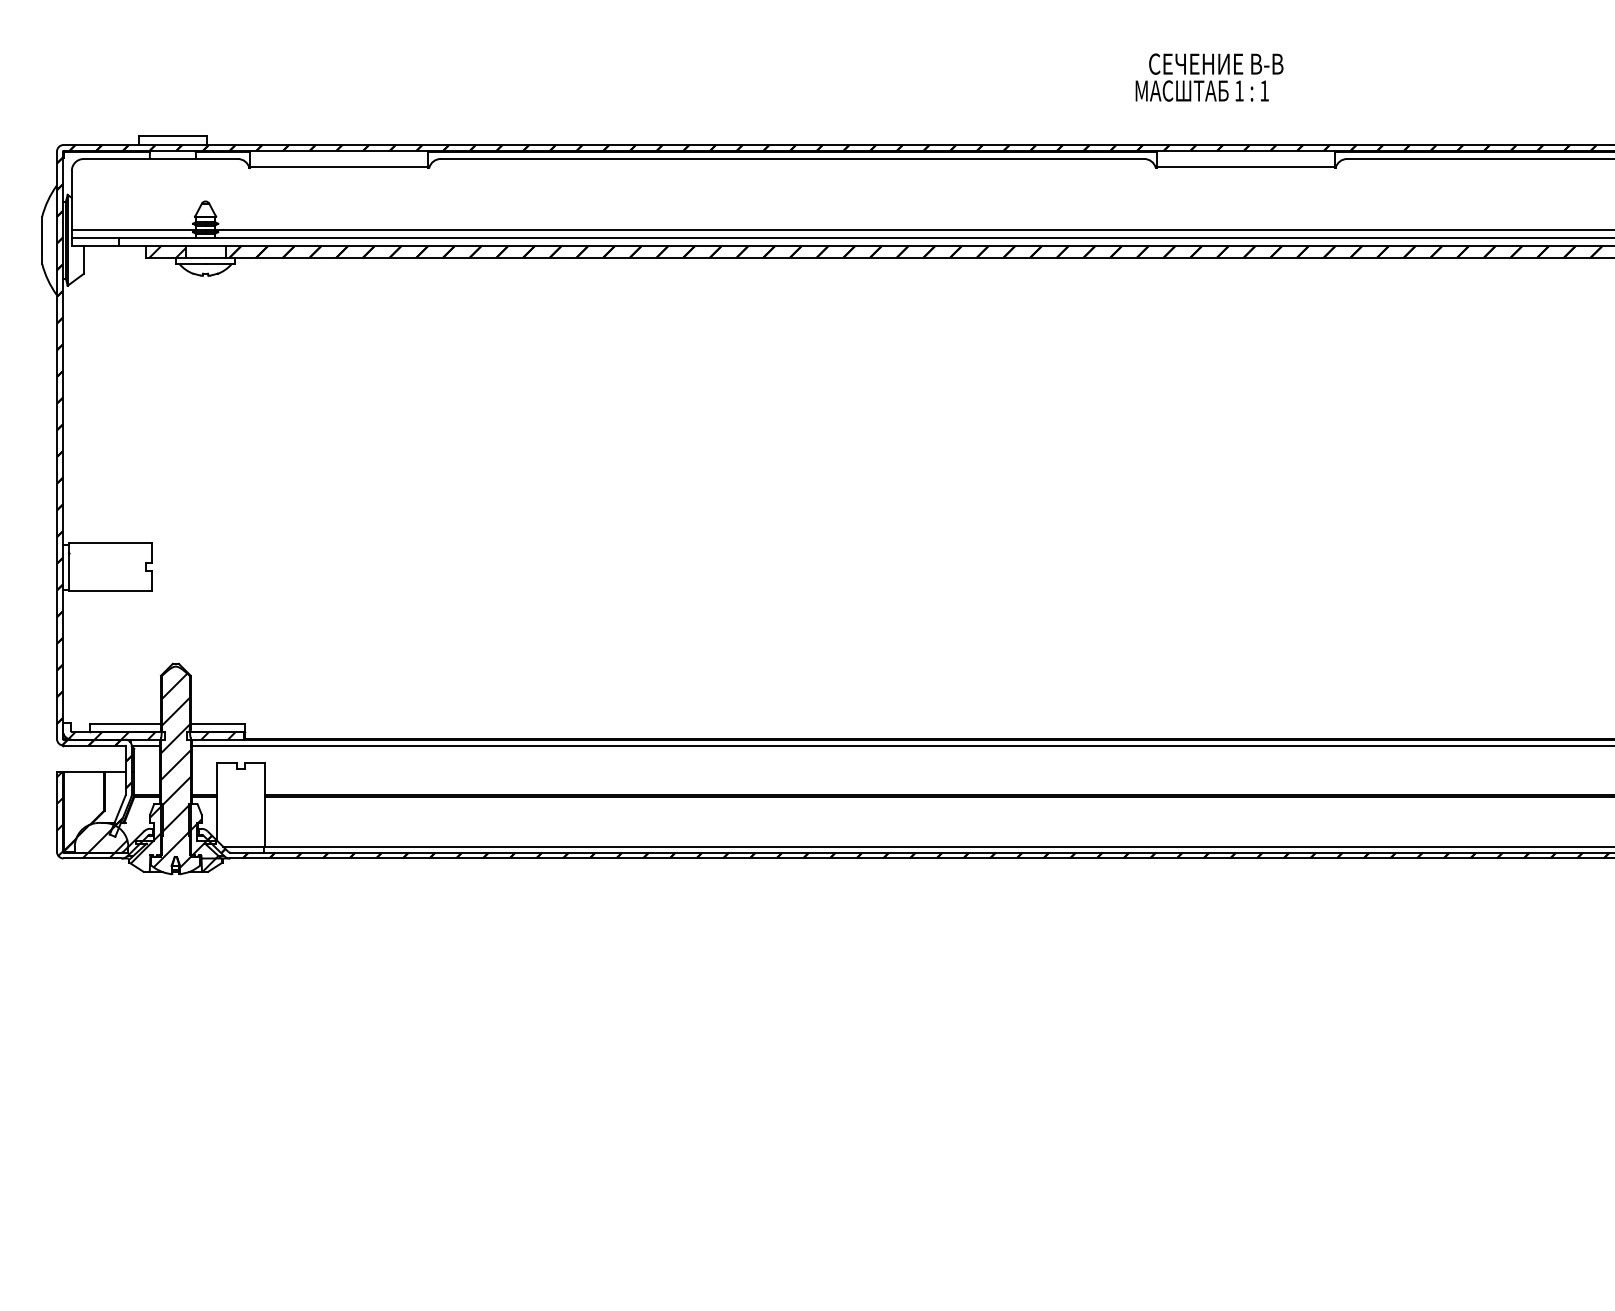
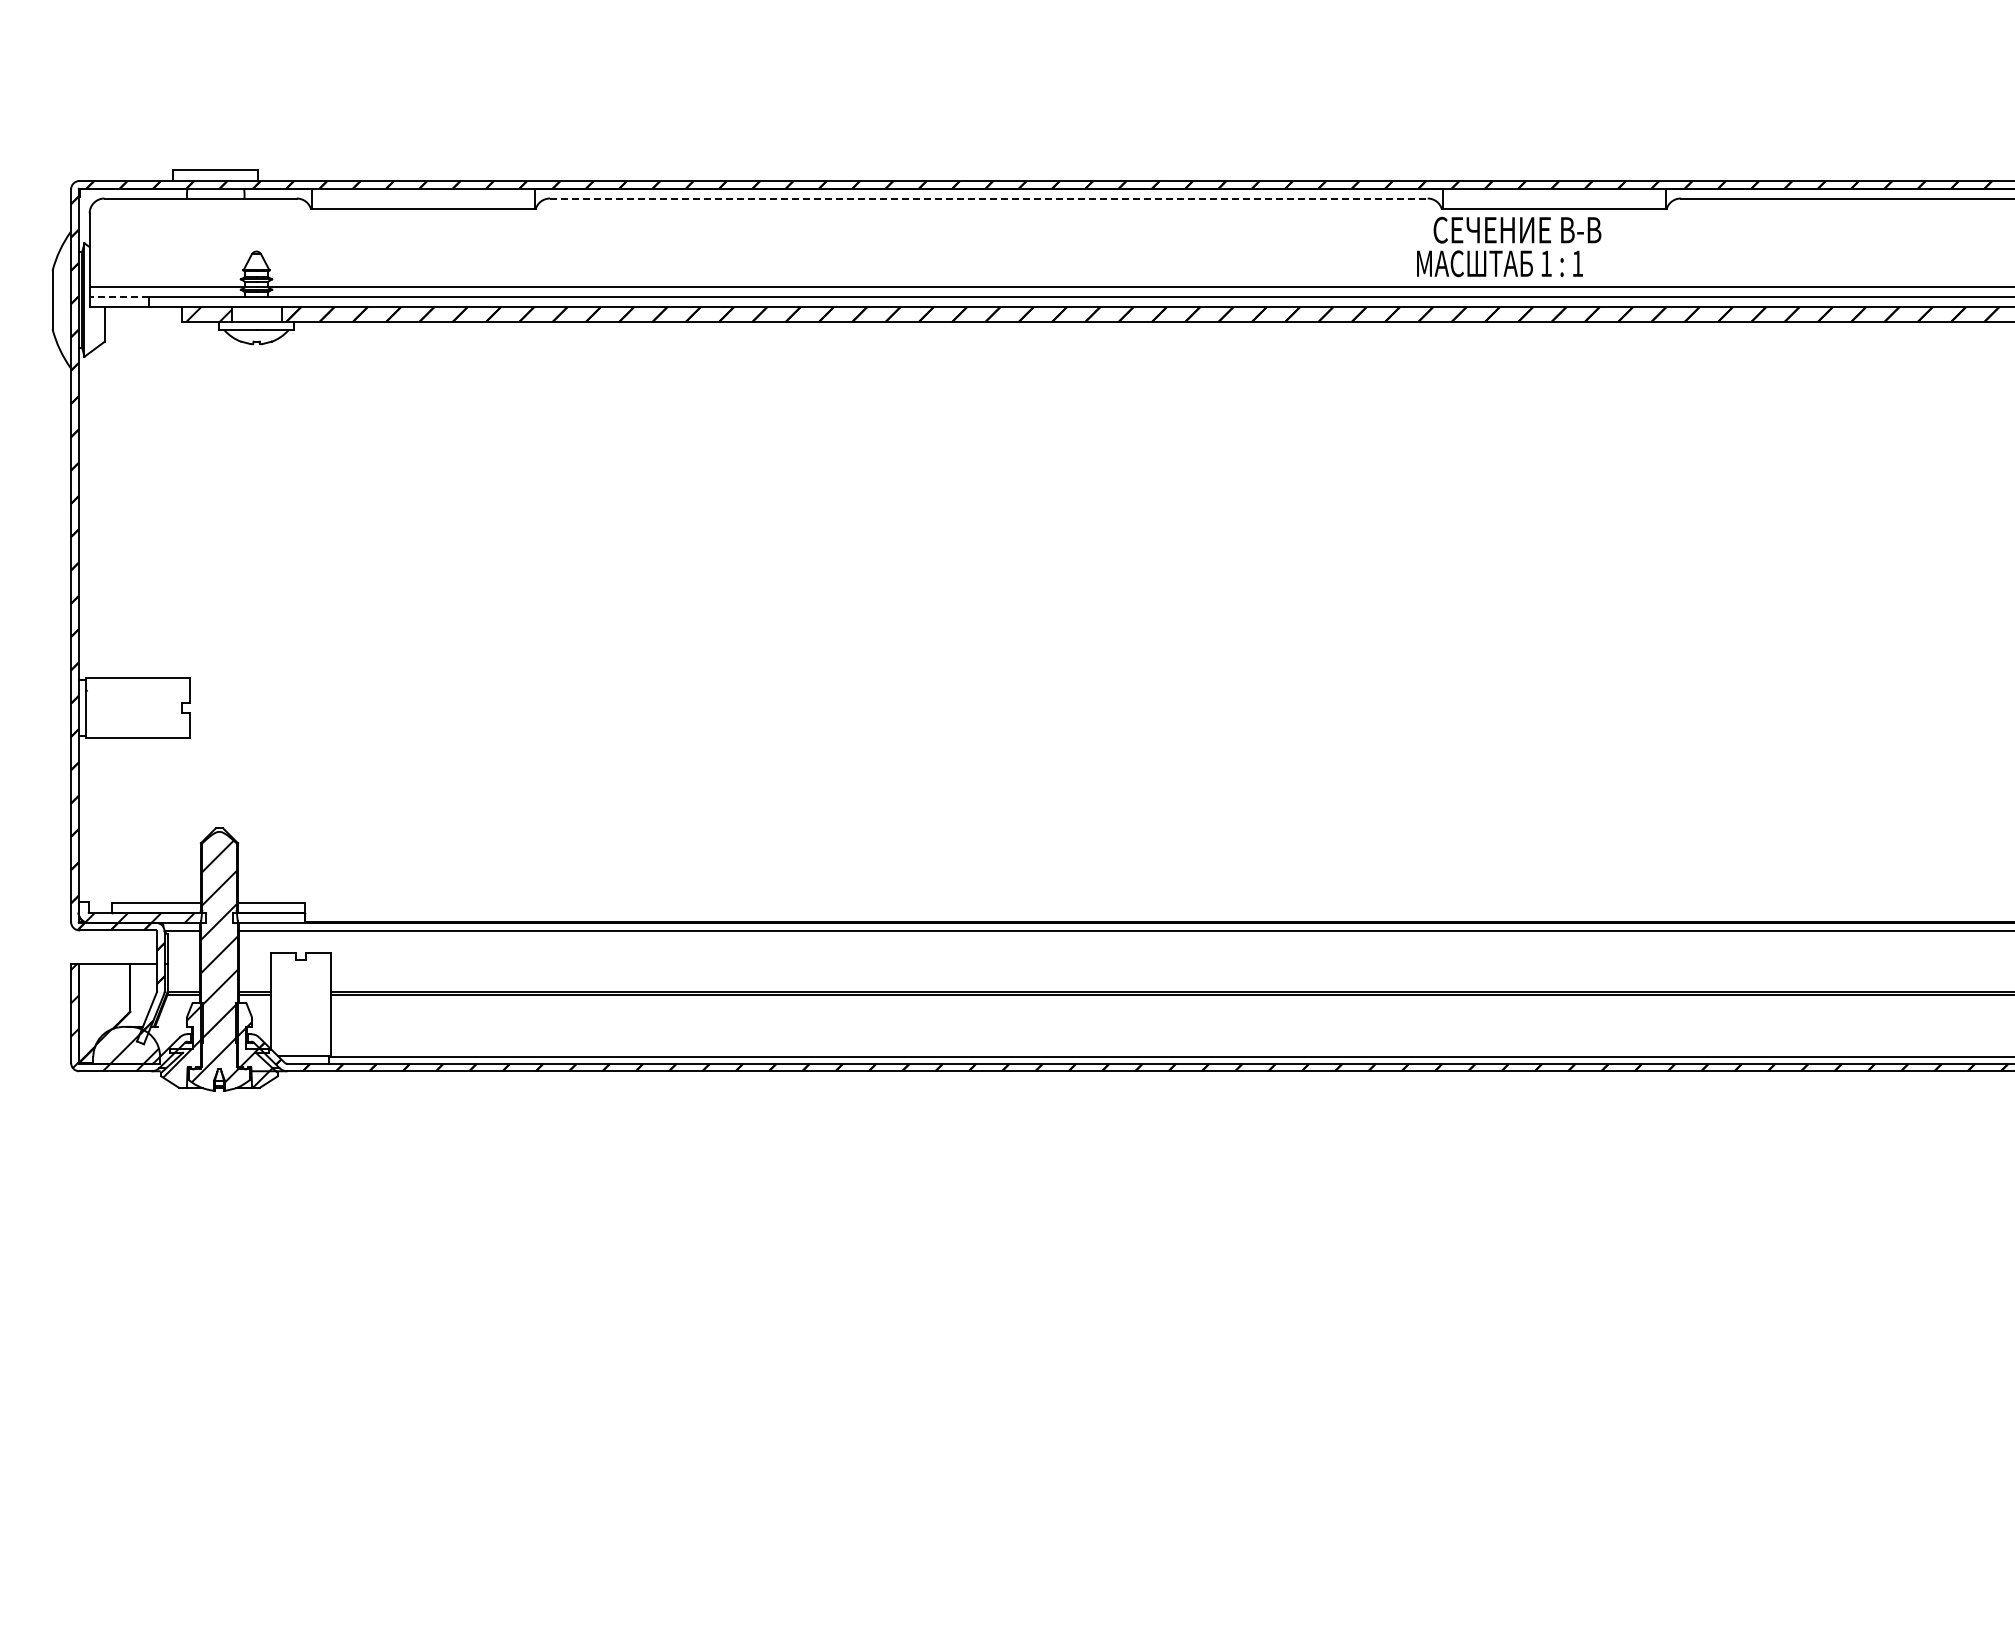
text: (1209, 77) -> (1509, 246), moved
line: (792, 158) -> (988, 198), solid -> dashed
line: (95, 238) -> (119, 297), solid -> dashed
hatch: (218, 735) -> (272, 917), removed

